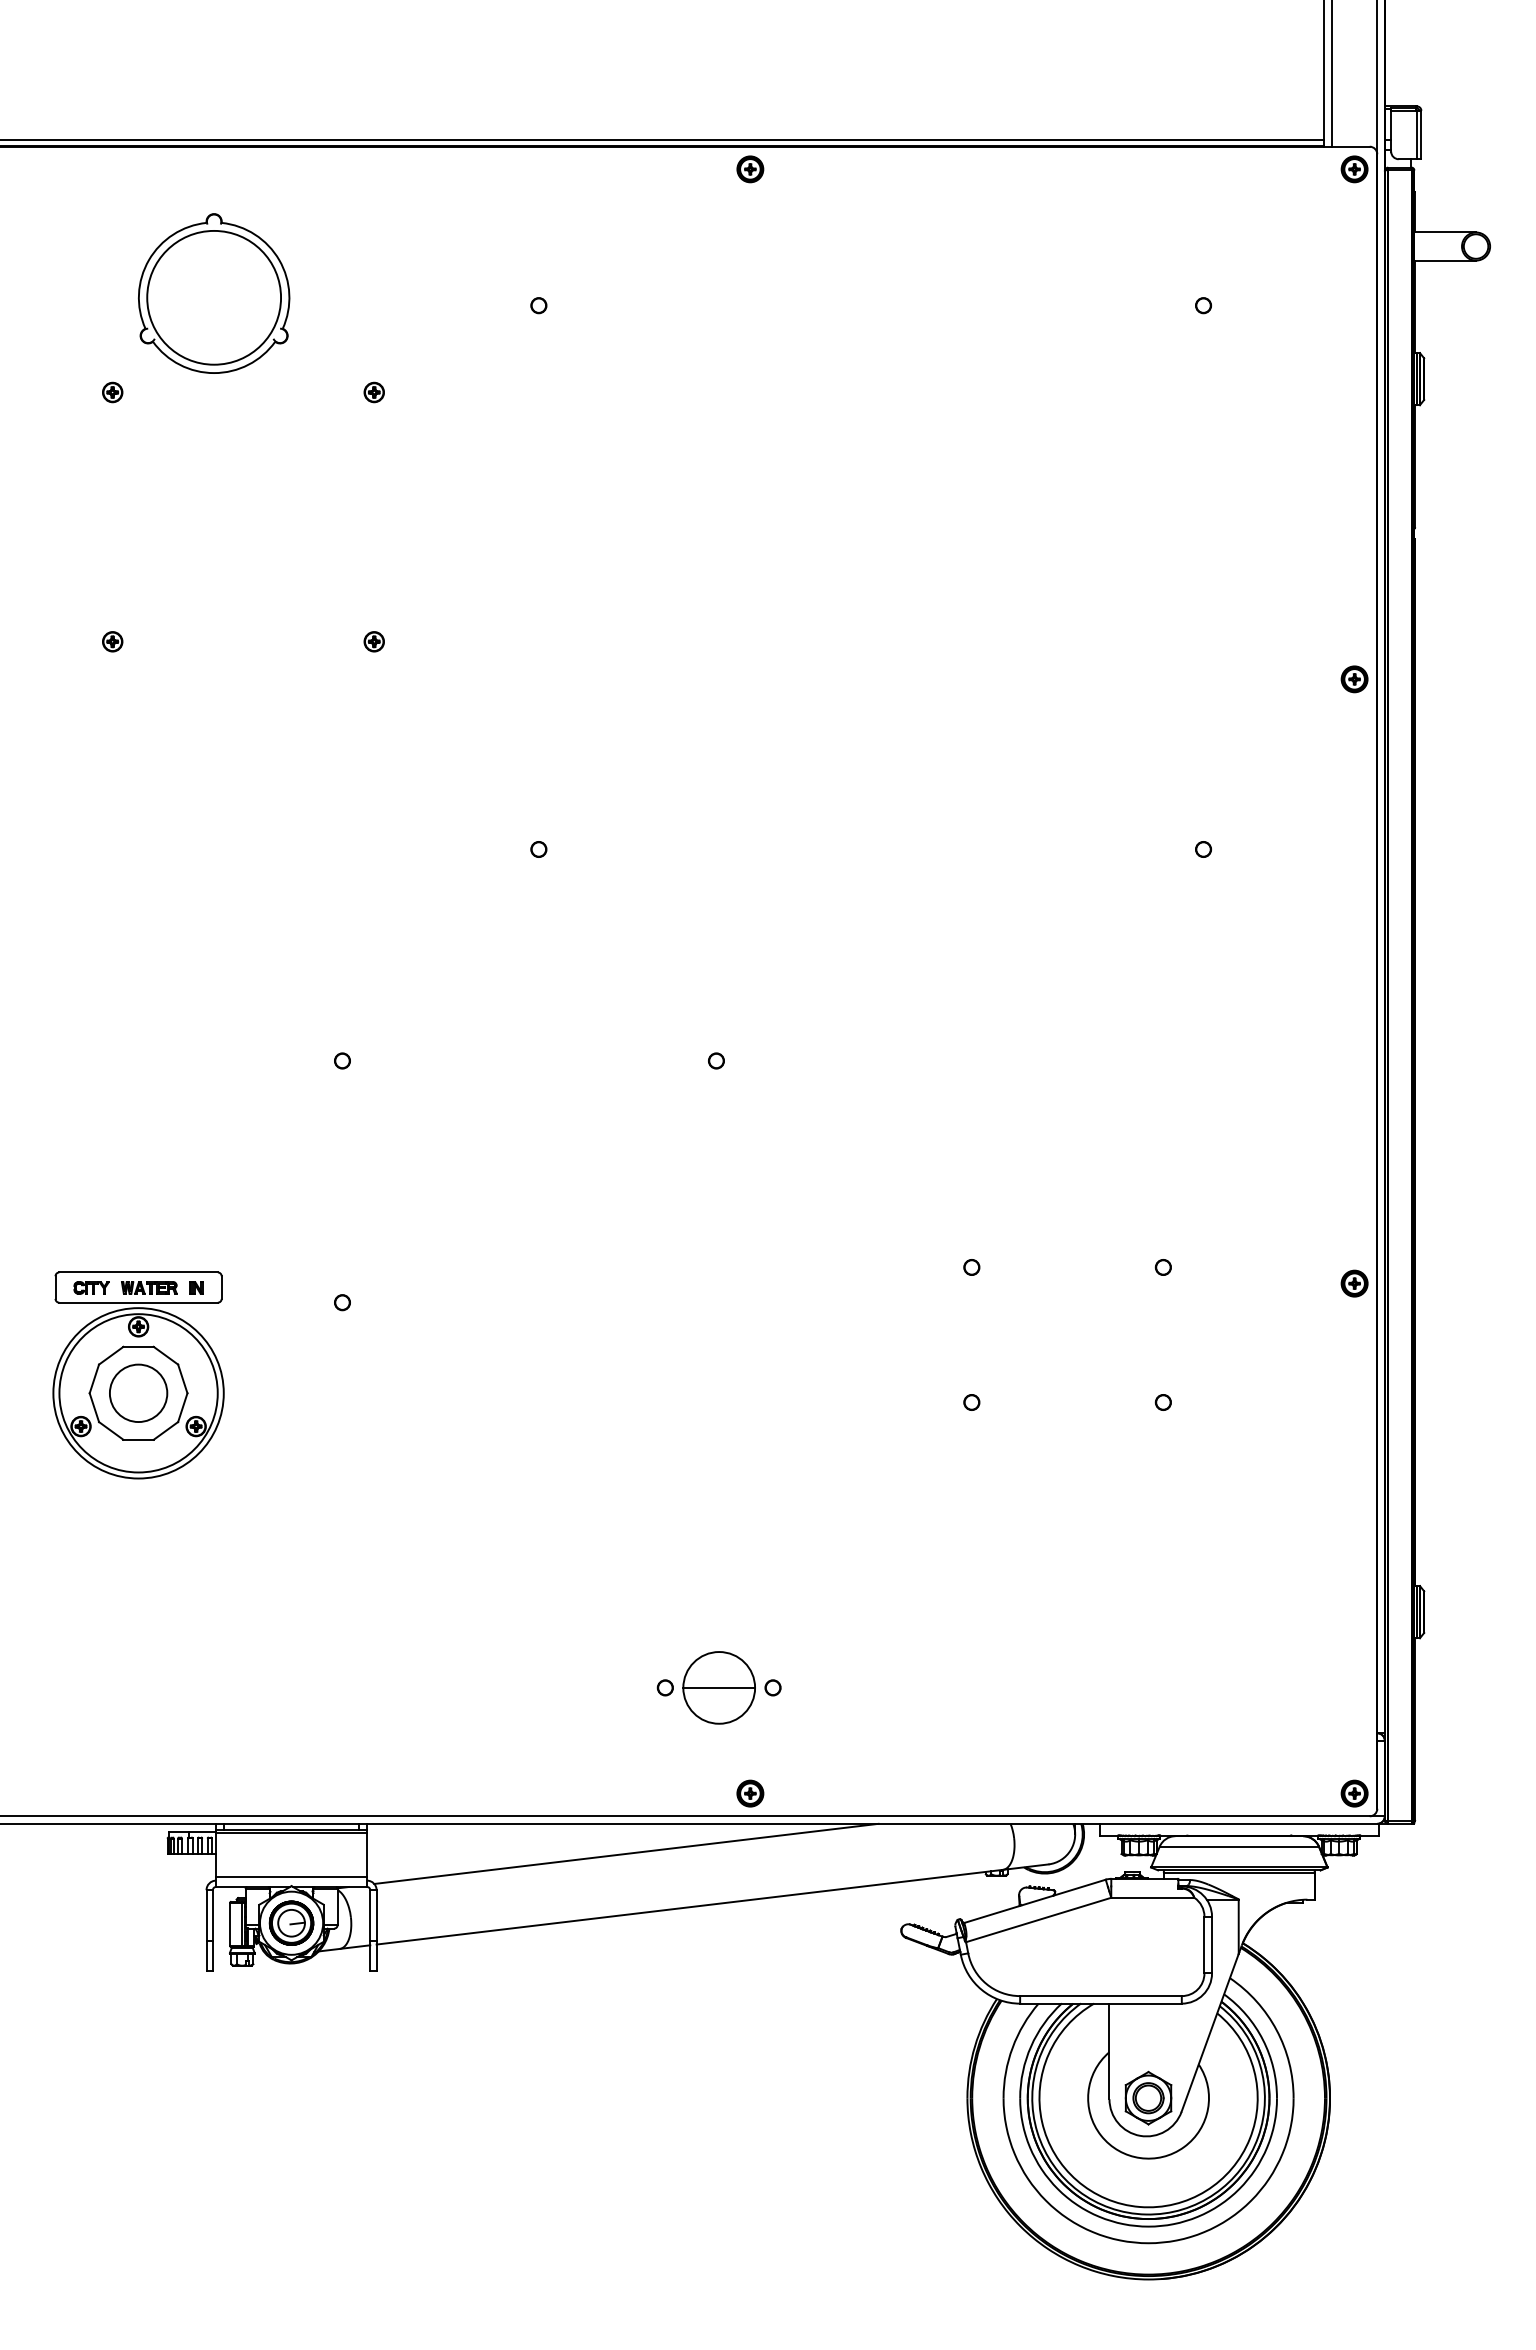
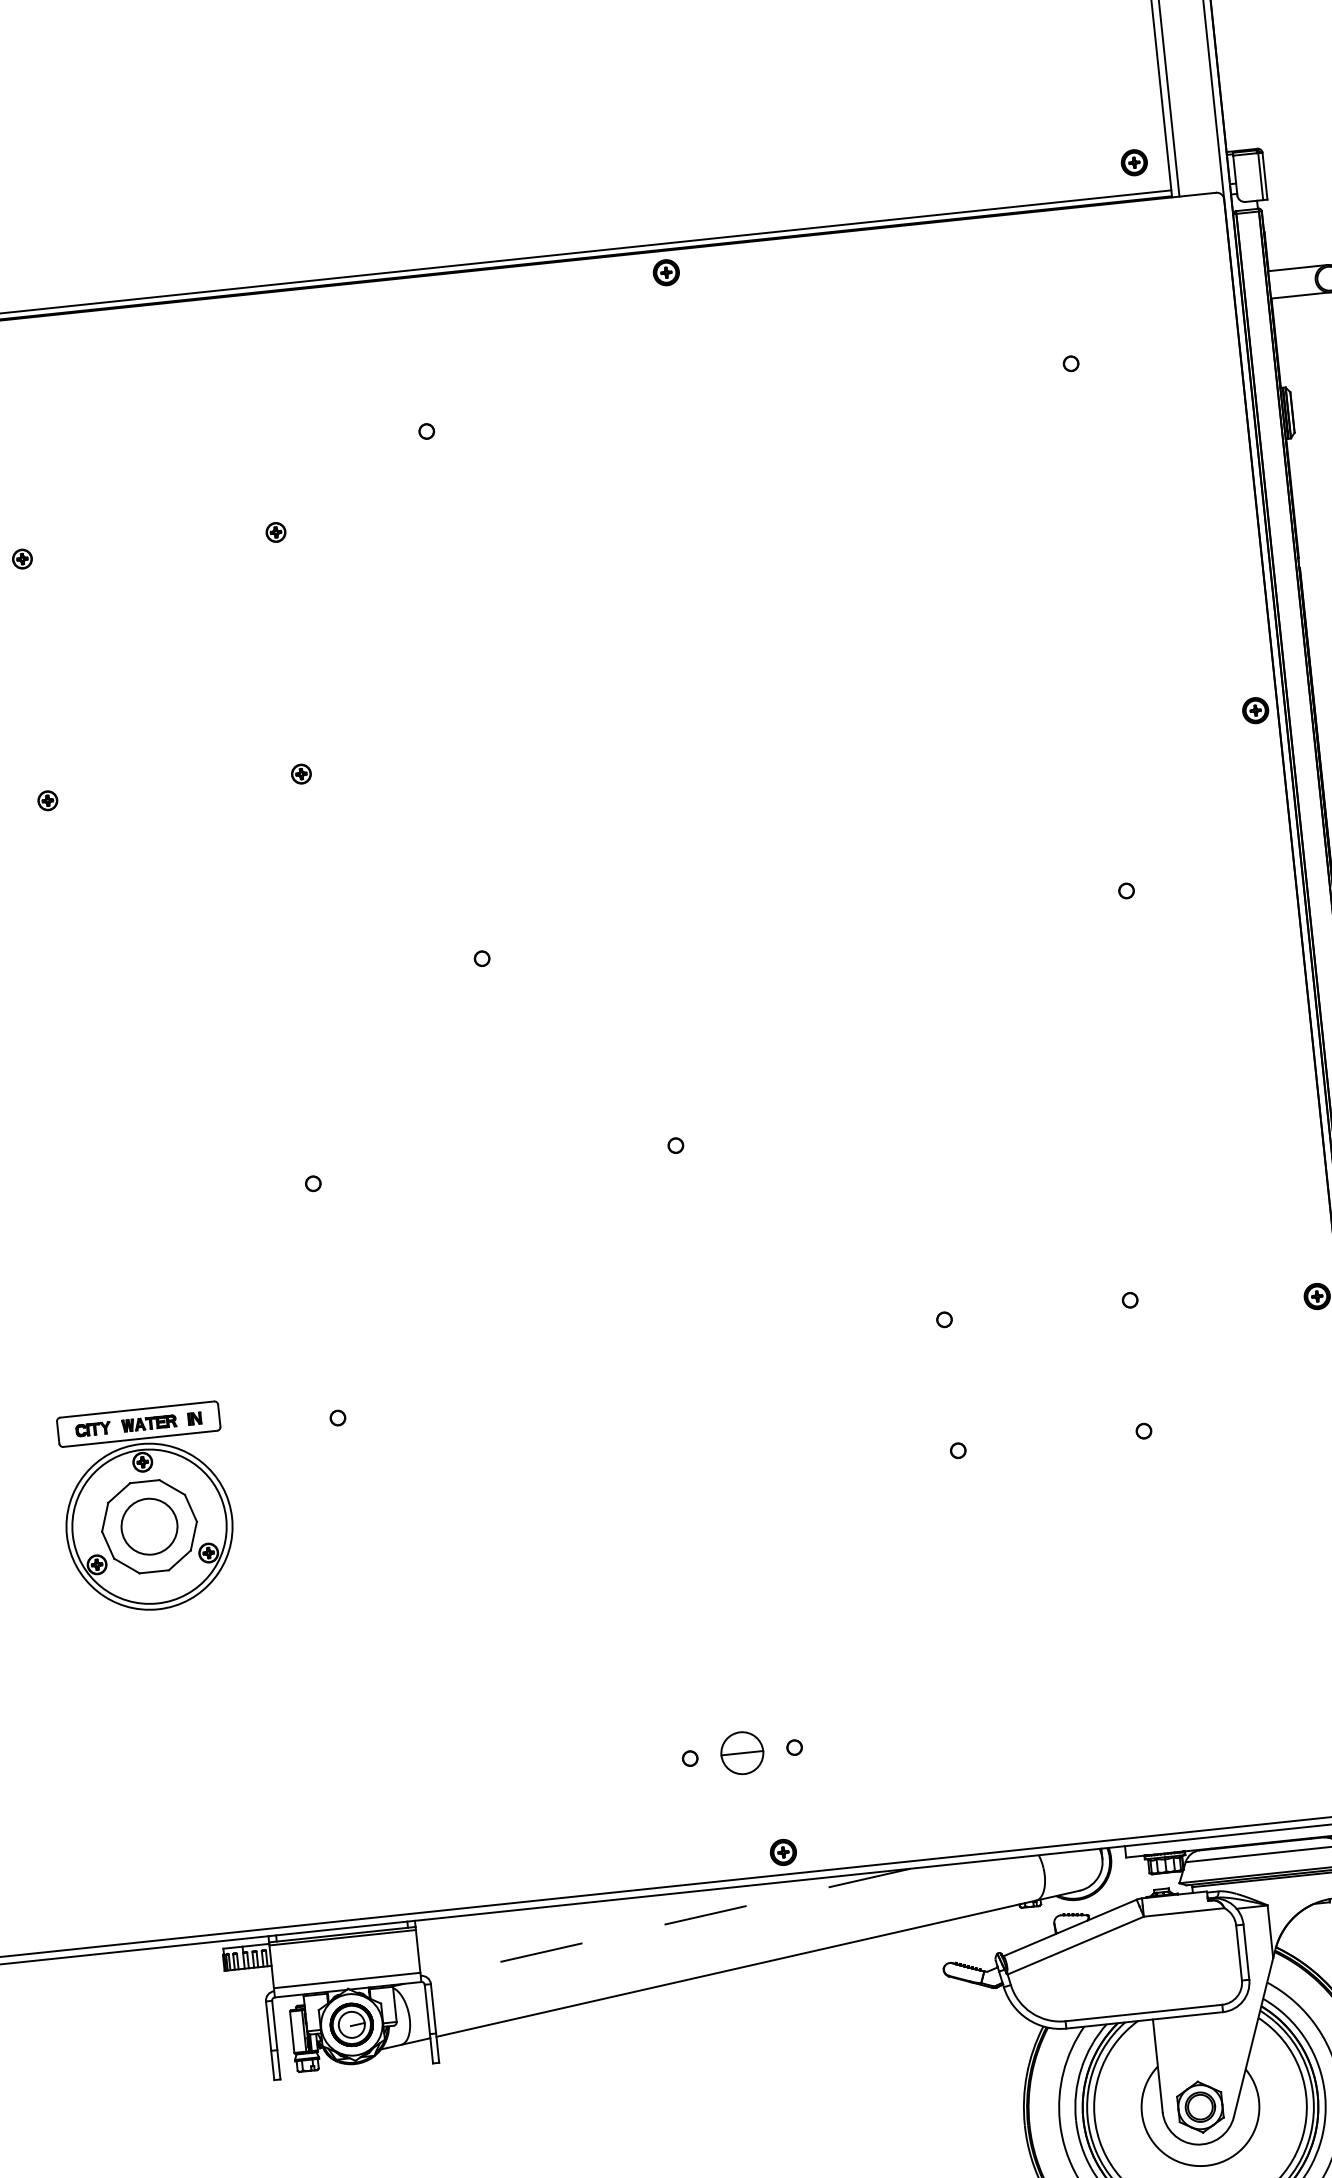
part: (750, 169) -> (666, 272), moved
part: (1354, 169) -> (1134, 162), moved
part: (214, 293) -> (111, 452), removed
part: (718, 1687) -> (741, 1752), size x0.6
line: (626, 1853) -> (669, 1923), solid -> dashed

